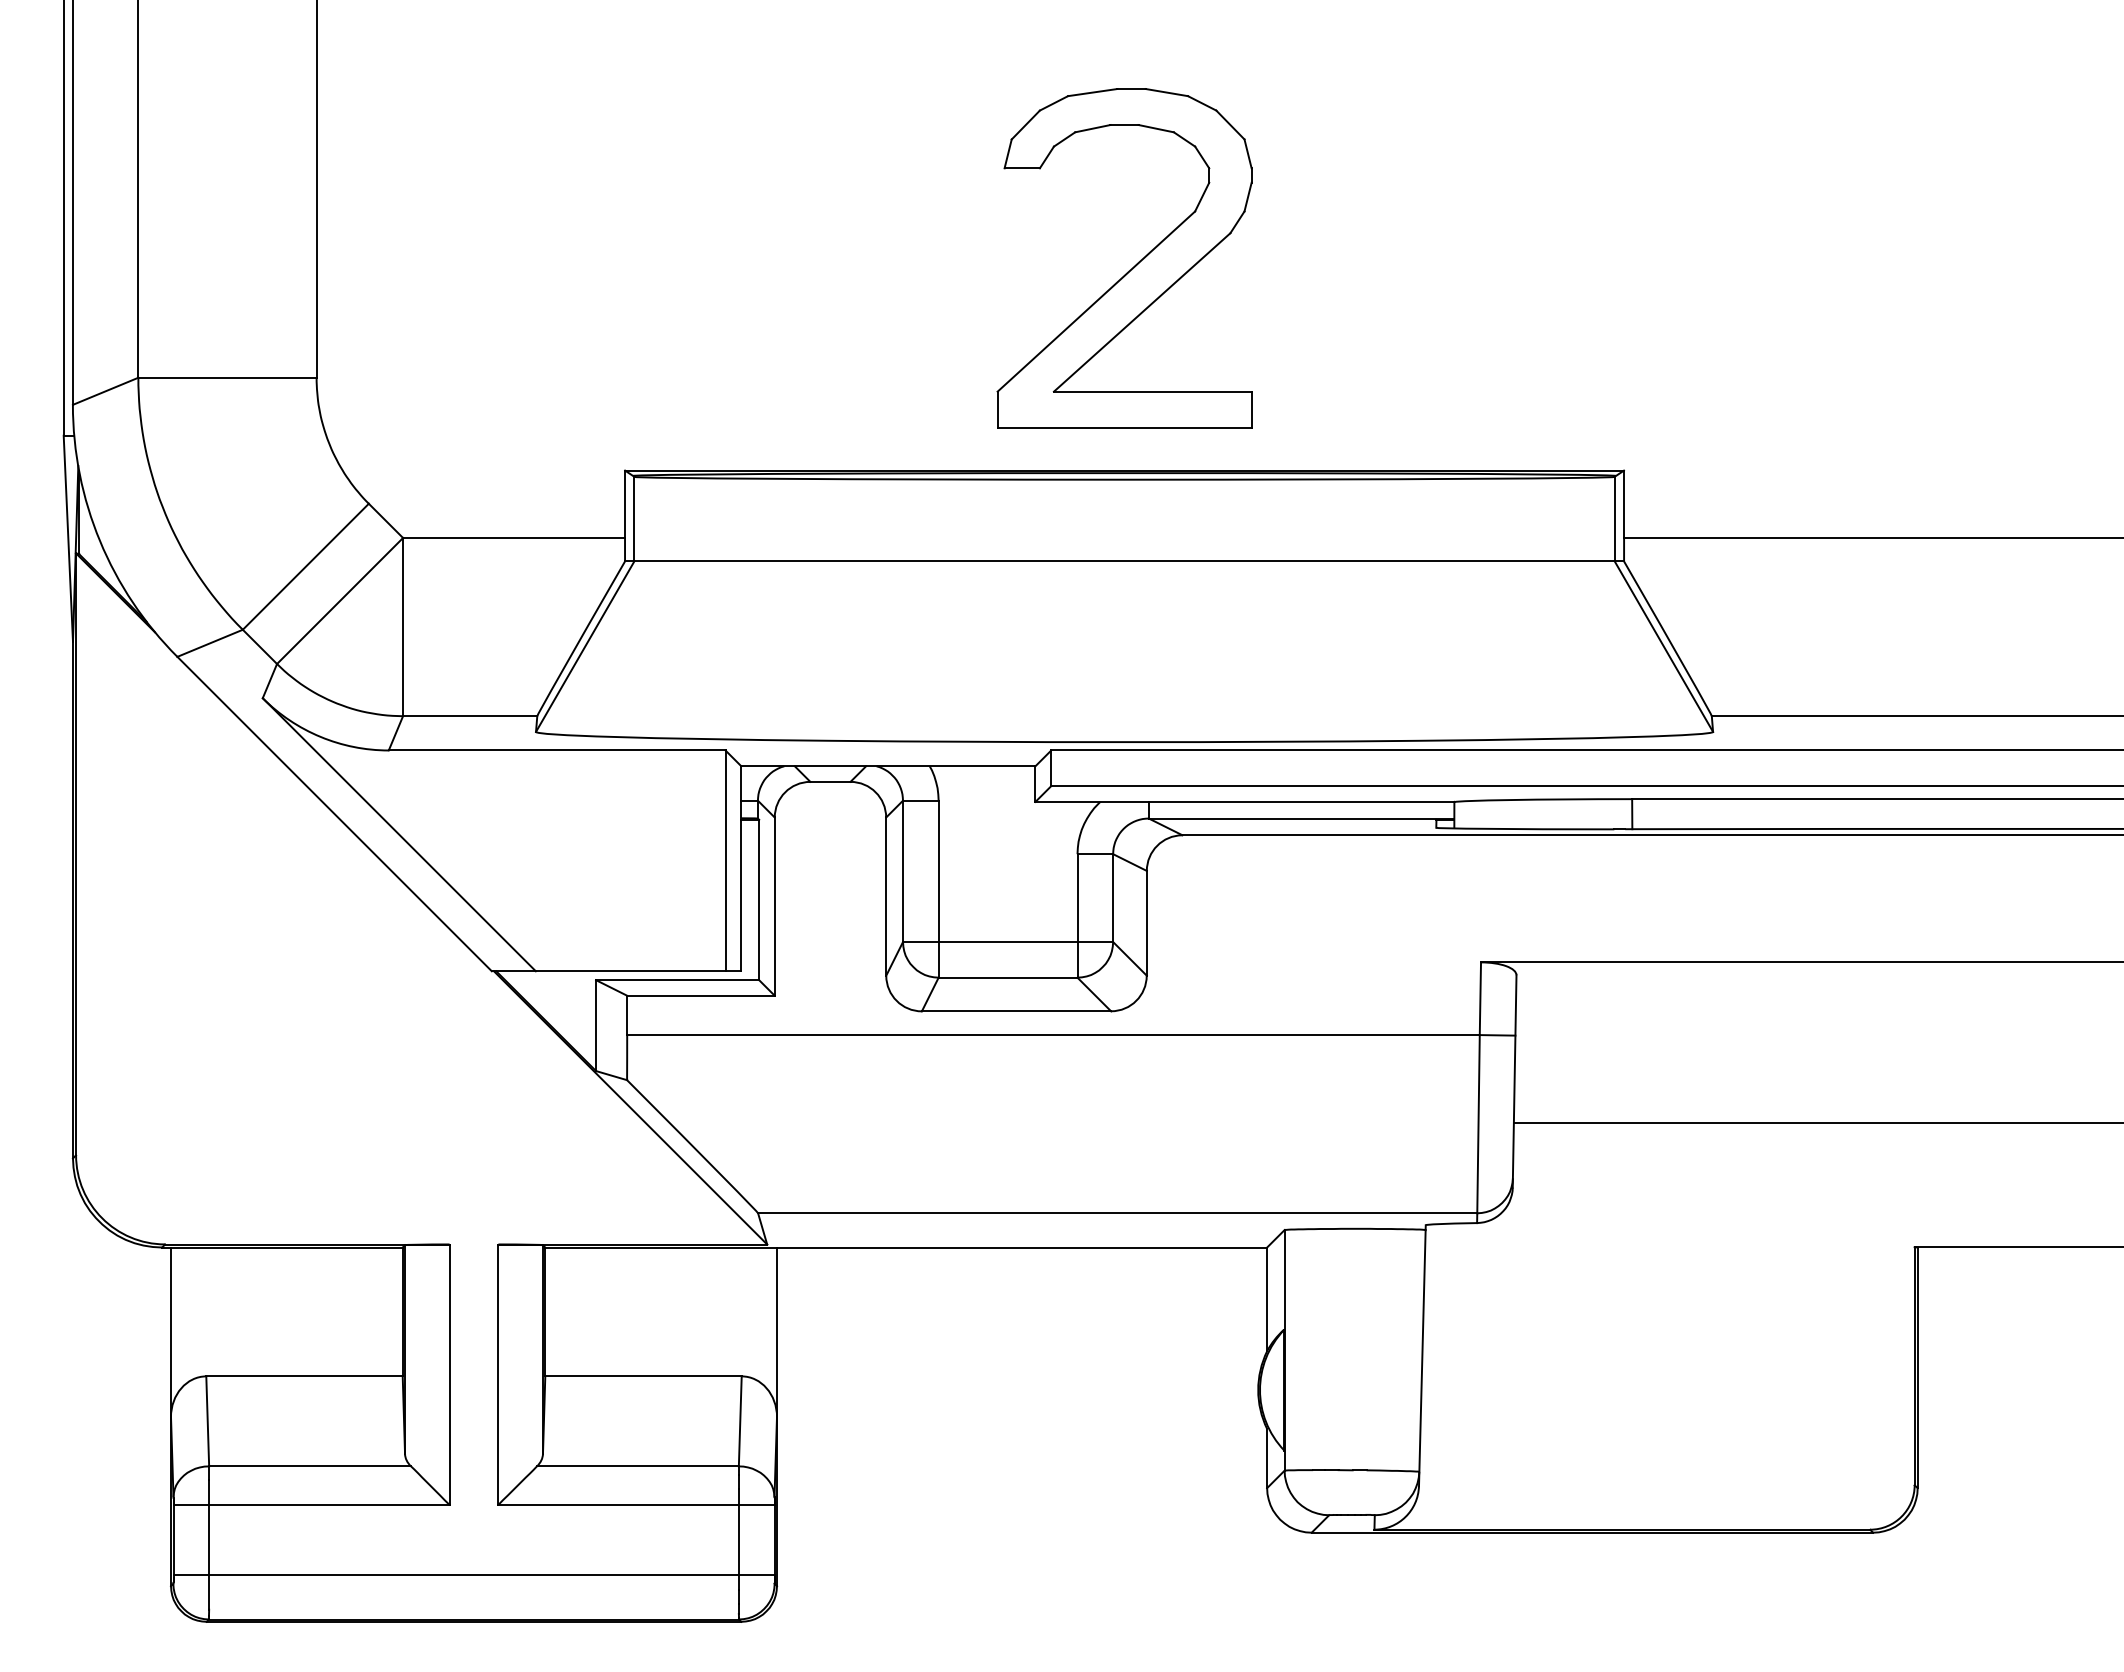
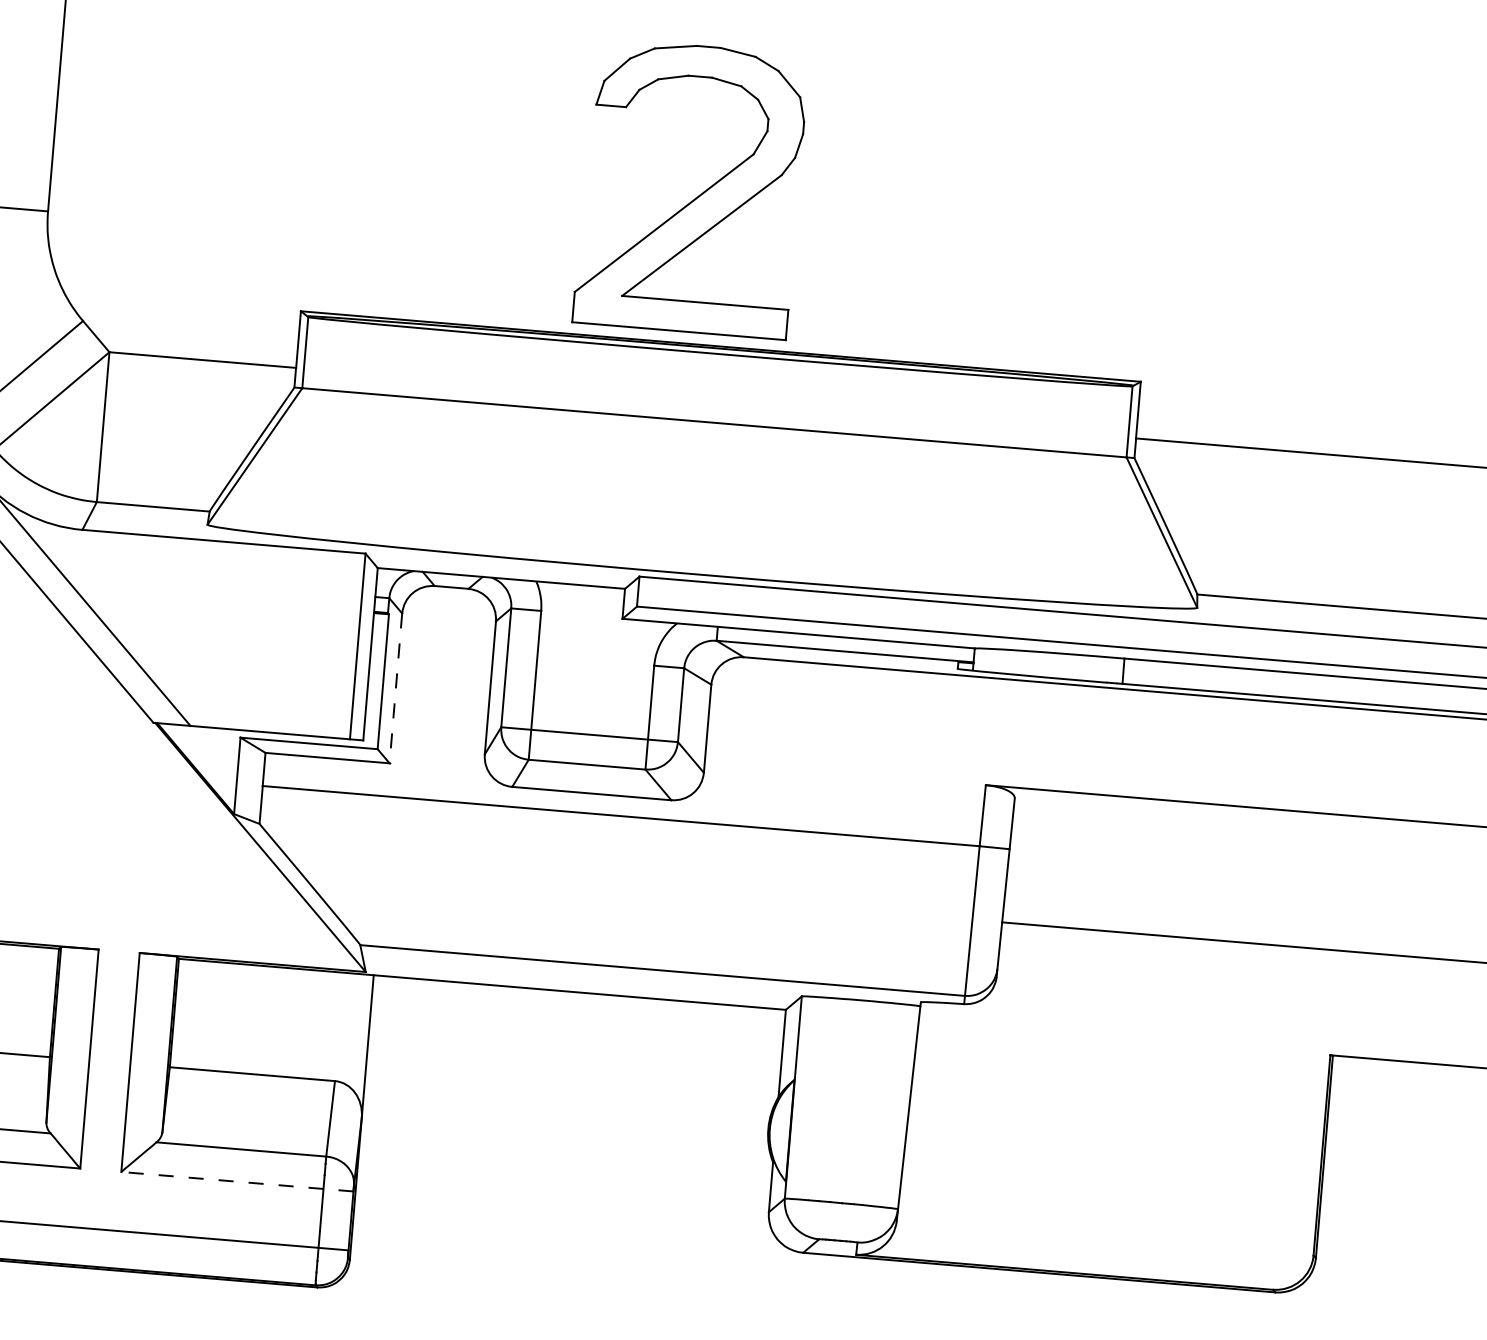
part: (1133, 266) -> (697, 196), moved
line: (774, 907) -> (395, 689), solid -> dashed
line: (635, 1504) -> (236, 1181), solid -> dashed

